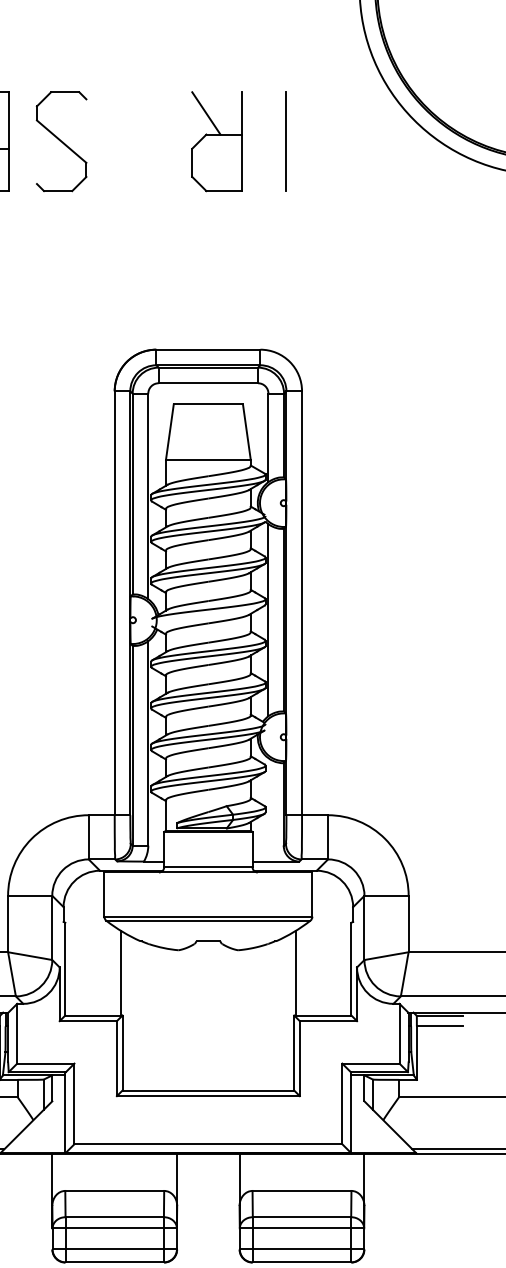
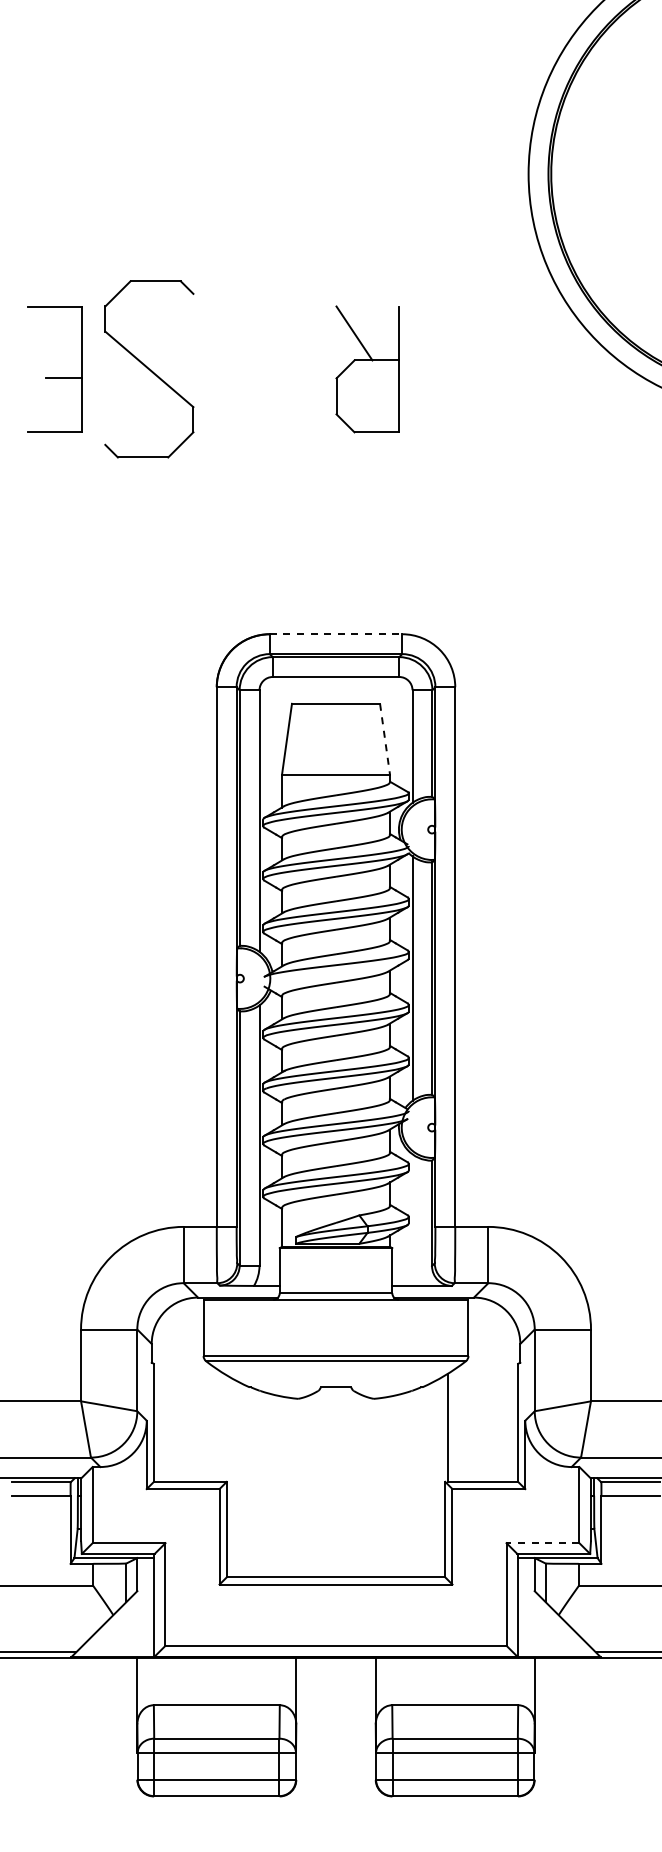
part: (61, 141) -> (148, 369), size x1.4
part: (216, 141) -> (367, 369), moved
line: (286, 141) -> (435, 369), removed
line: (208, 349) -> (336, 634), solid -> dashed
line: (247, 432) -> (385, 739), solid -> dashed
line: (120, 972) -> (224, 1427), removed
line: (370, 1063) -> (542, 1543), solid -> dashed

